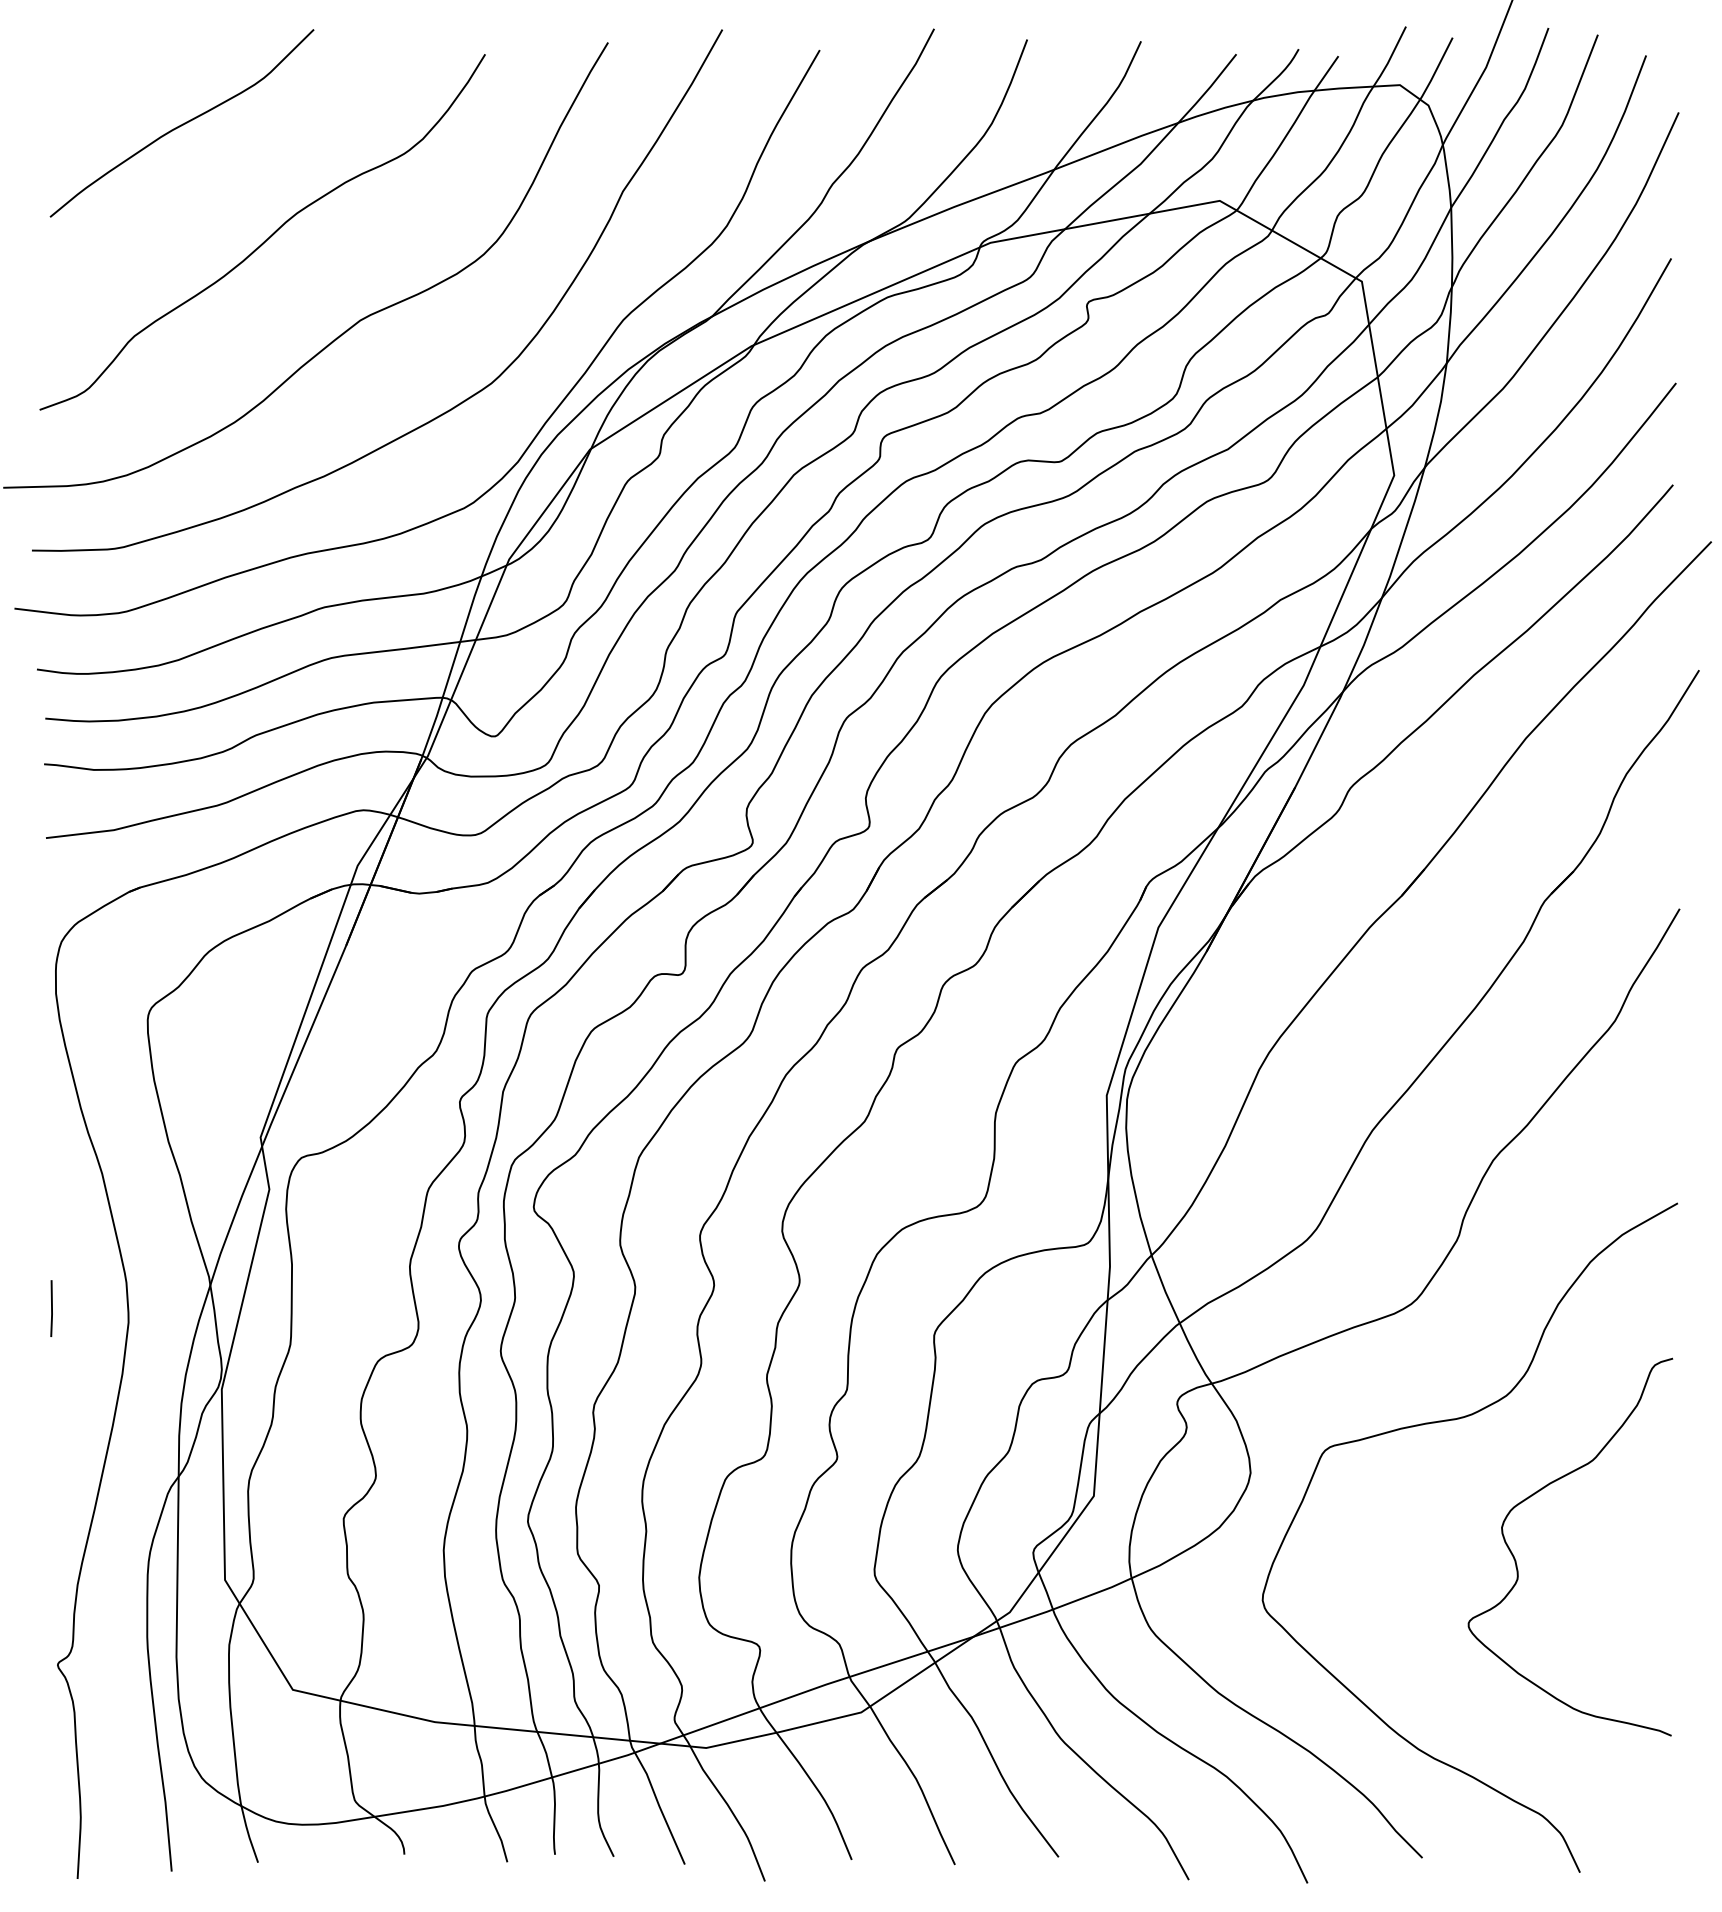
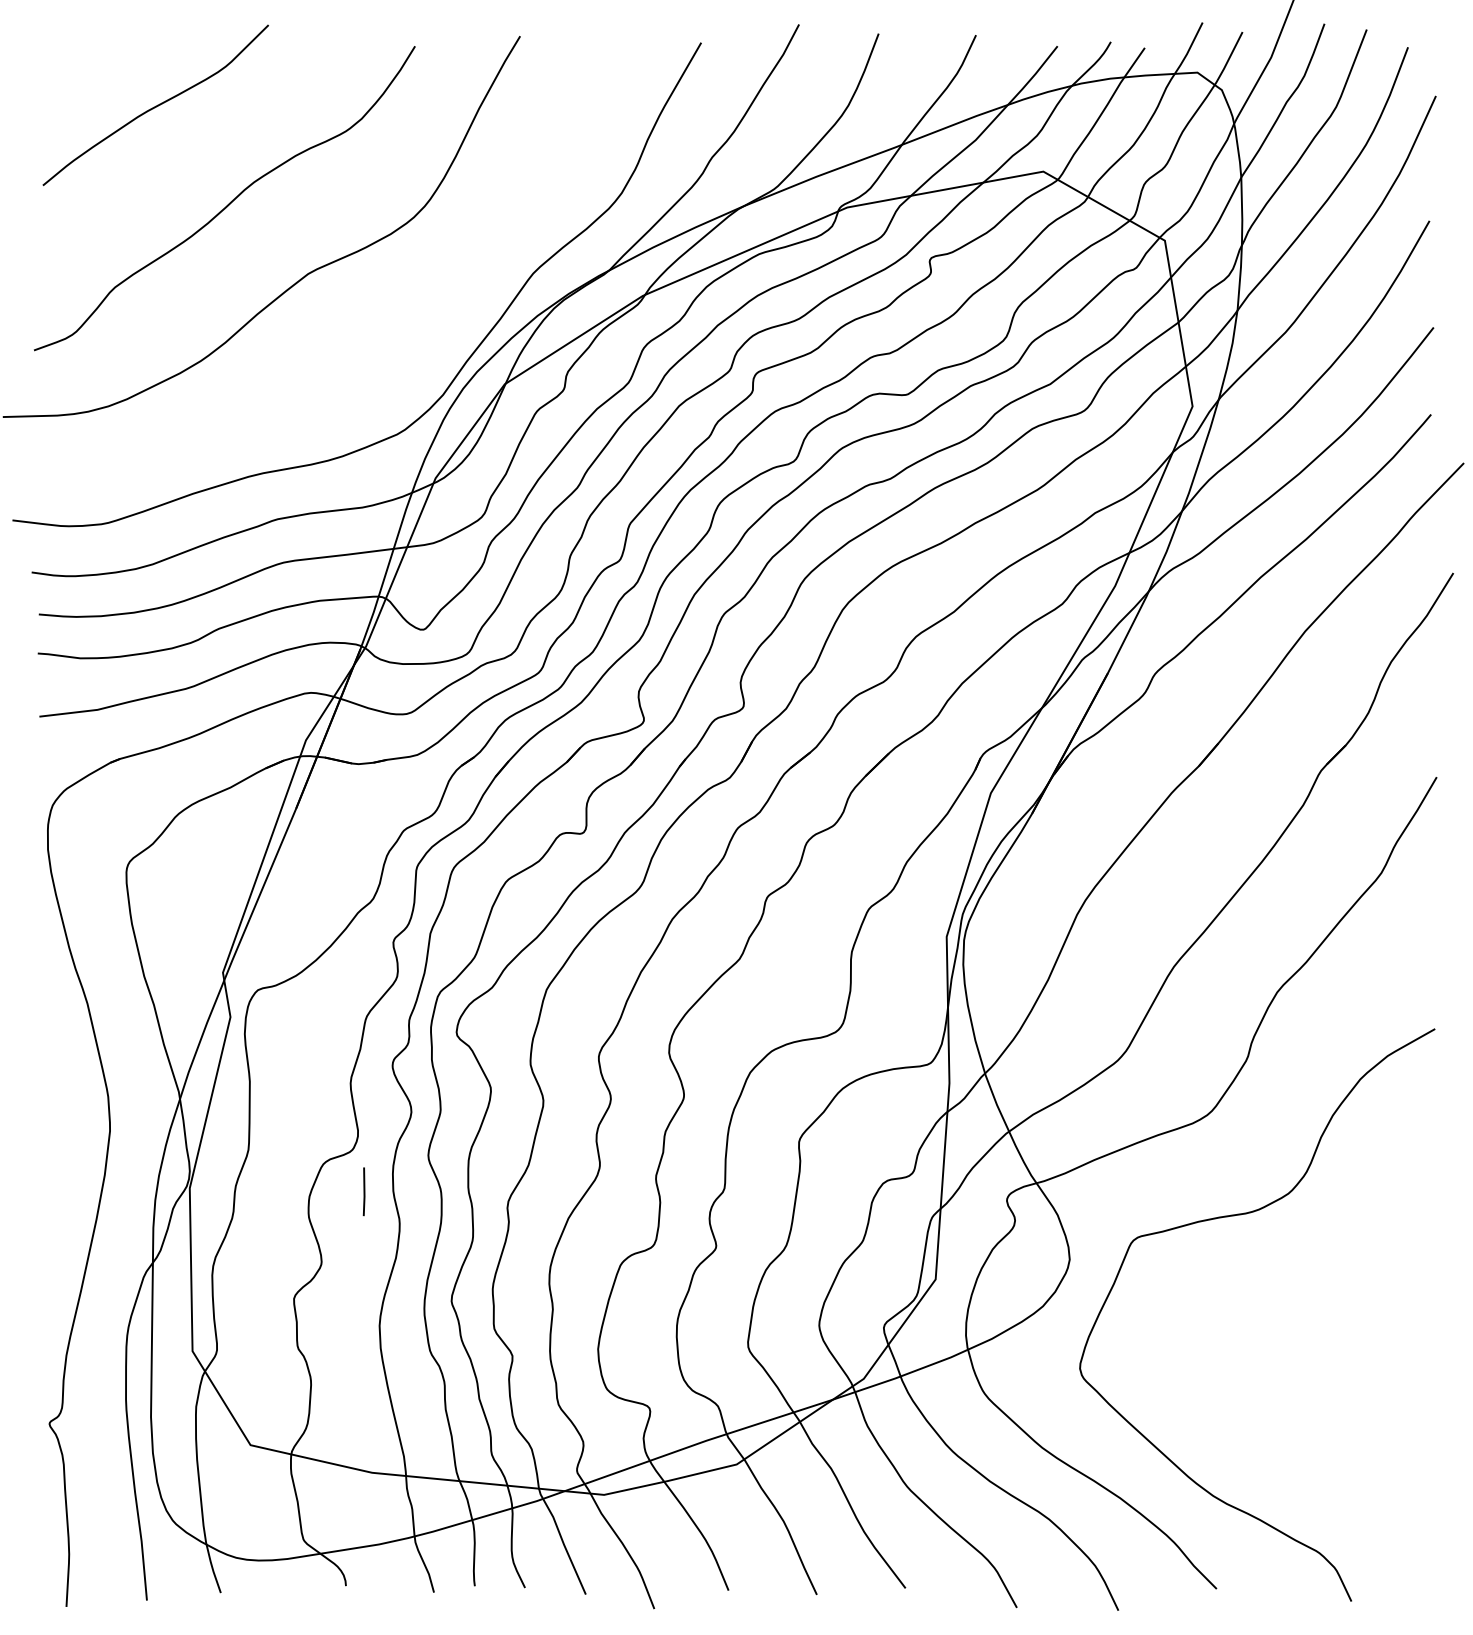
curve: (443, 412) -> (379, 352), removed
line: (51, 1308) -> (364, 1191), moved
curve: (1516, 1560) -> (1297, 1334), removed

